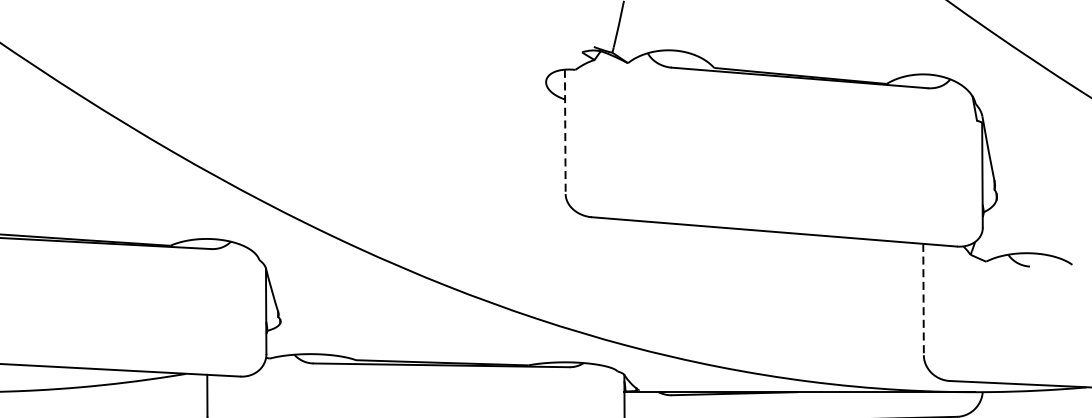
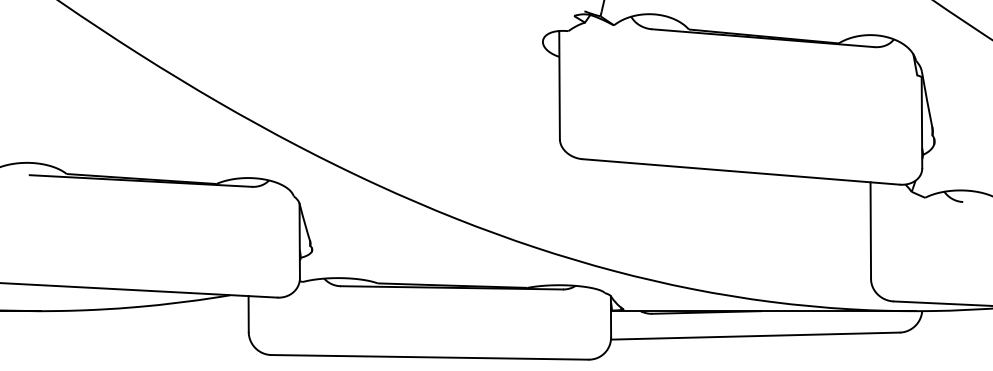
line: (565, 132) -> (559, 85), dashed -> solid
line: (923, 300) -> (870, 231), dashed -> solid

